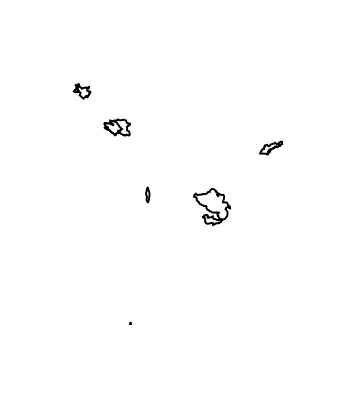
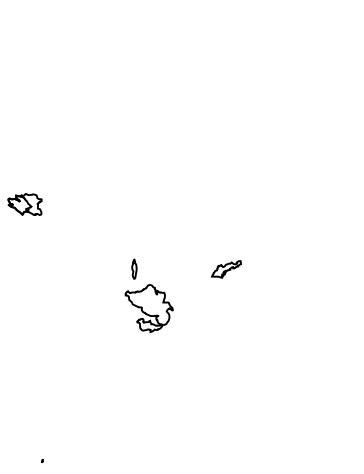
part: (270, 147) -> (225, 268), moved
part: (147, 194) -> (134, 268), moved

